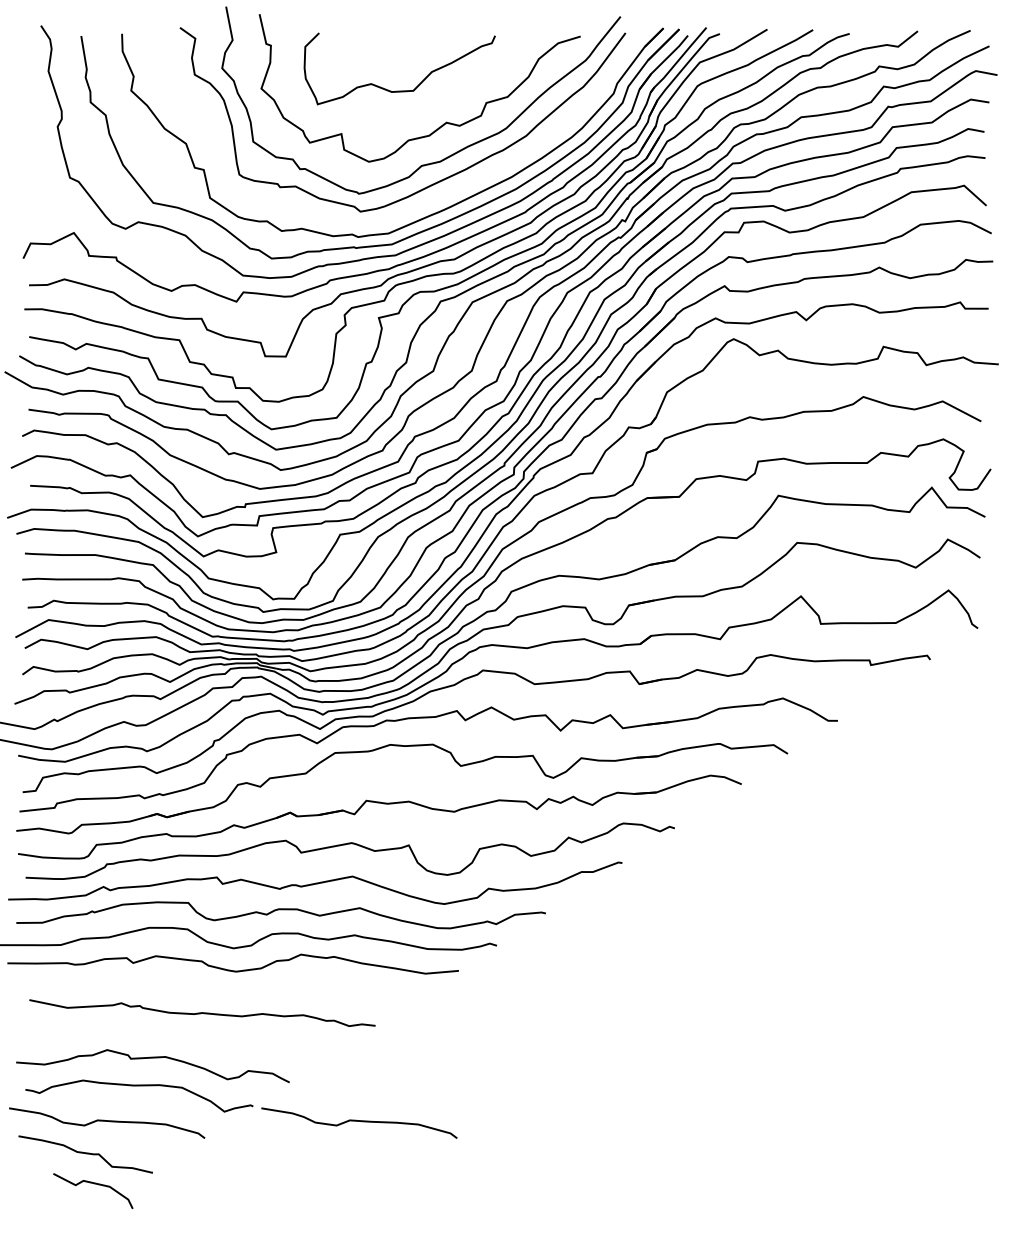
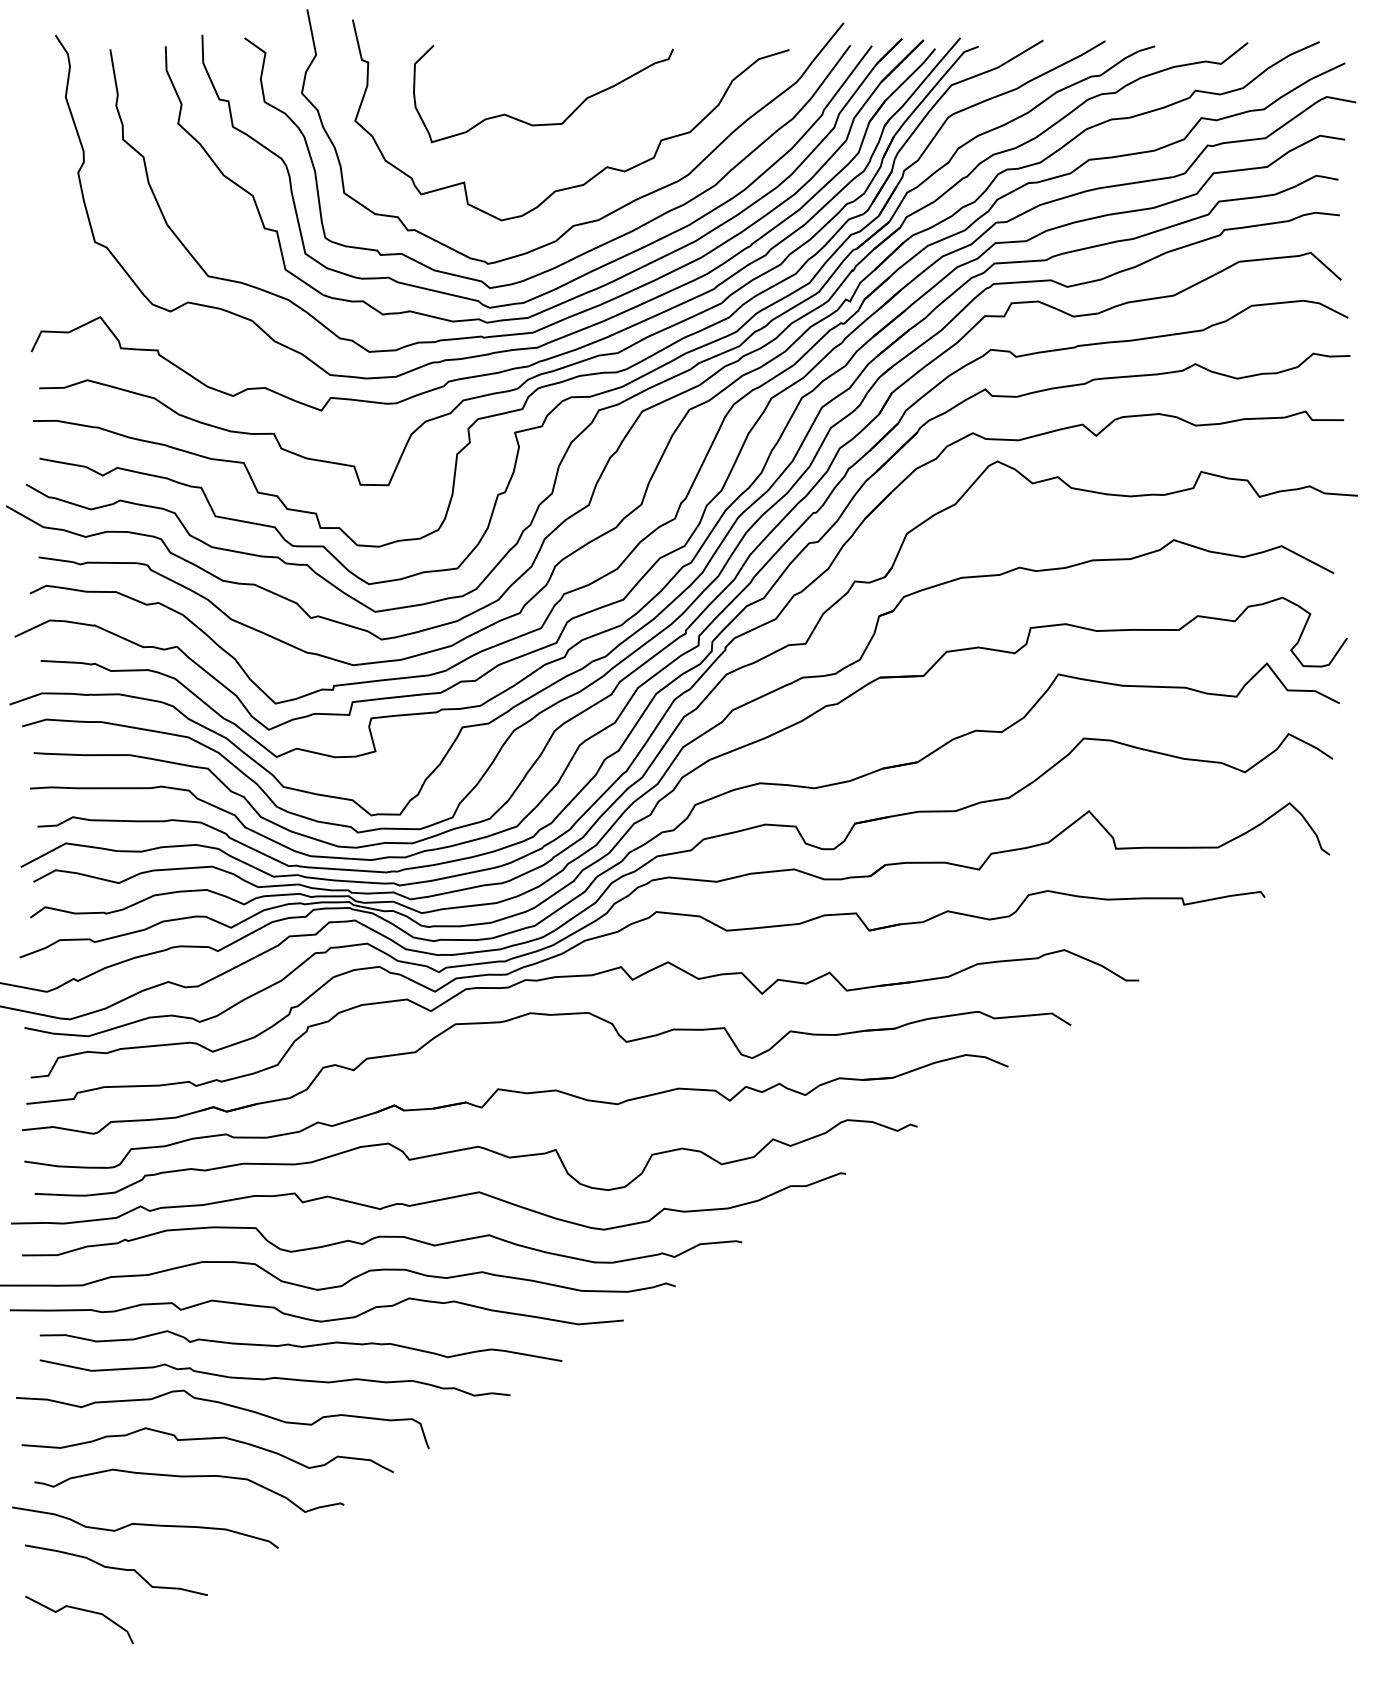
curve: (429, 200) -> (584, 273), added
curve: (221, 989) -> (300, 1345), added
curve: (165, 1033) -> (225, 1405), added
curve: (359, 1121) -> (488, 1525), removed
curve: (93, 1184) -> (80, 1610), moved

